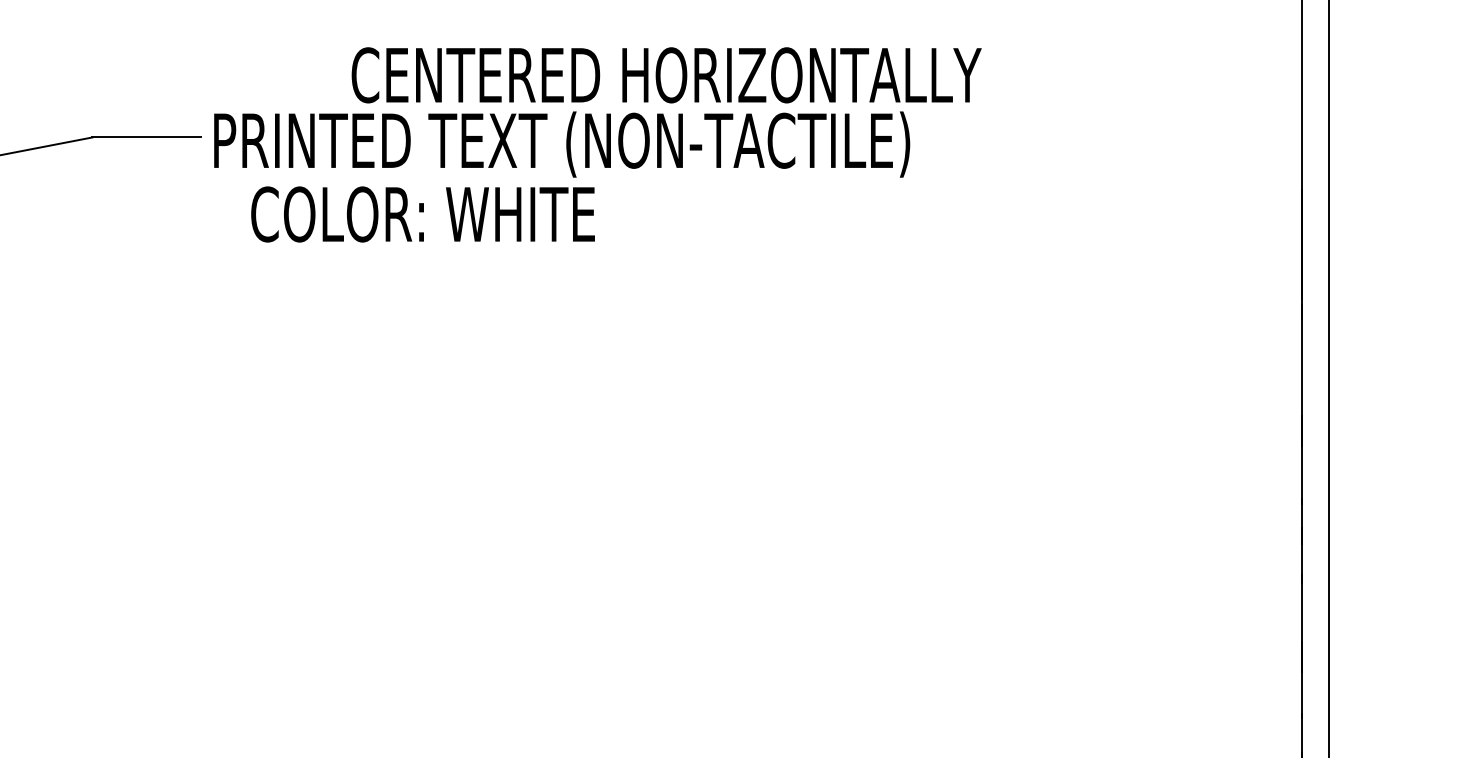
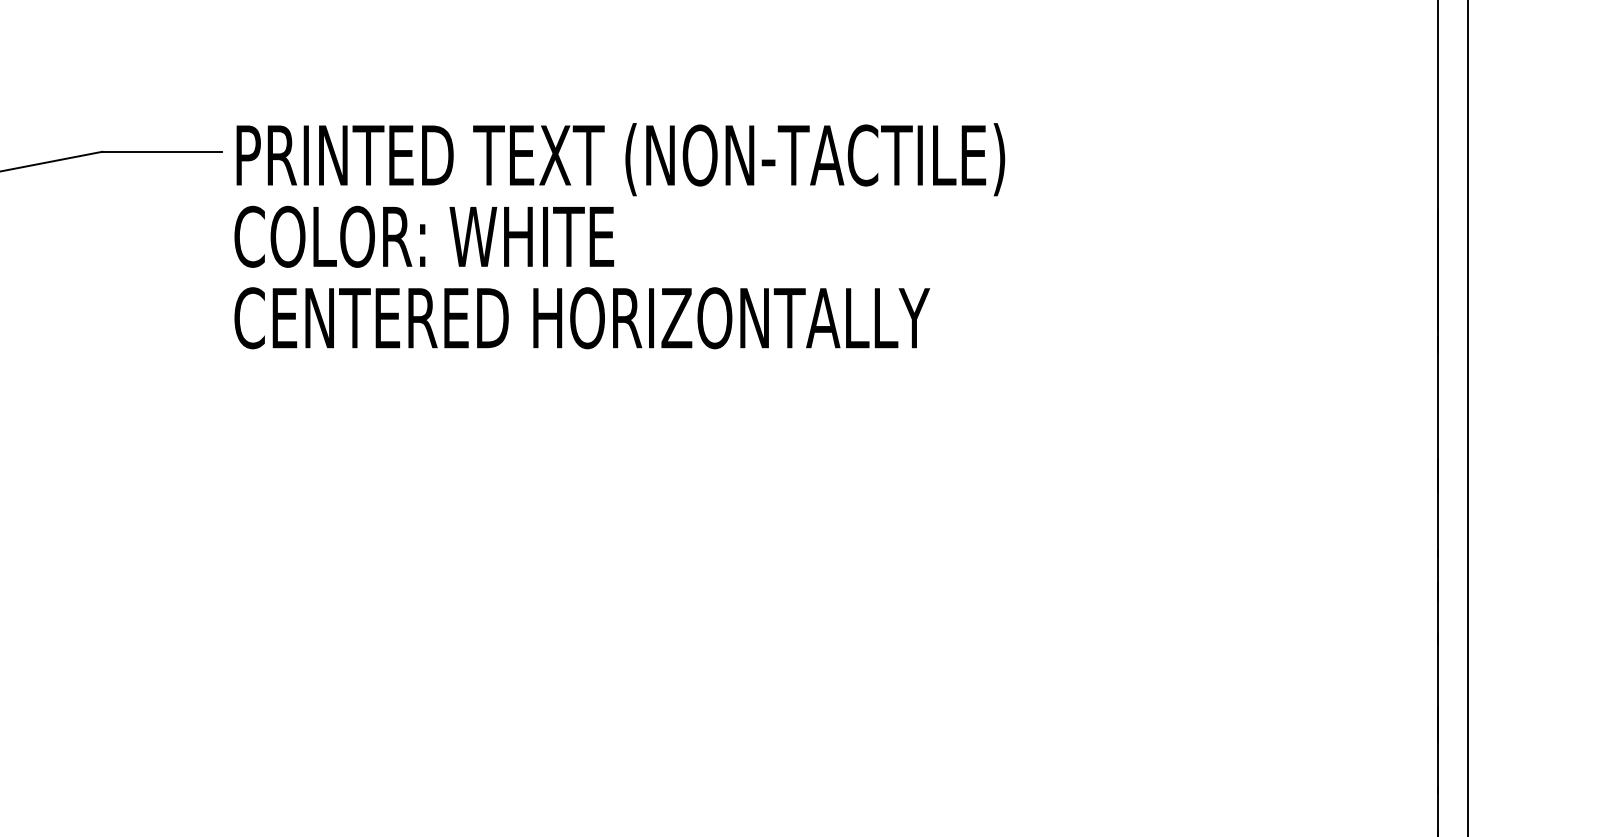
text: (666, 75) -> (582, 318), moved
text: (423, 214) -> (424, 236), moved

